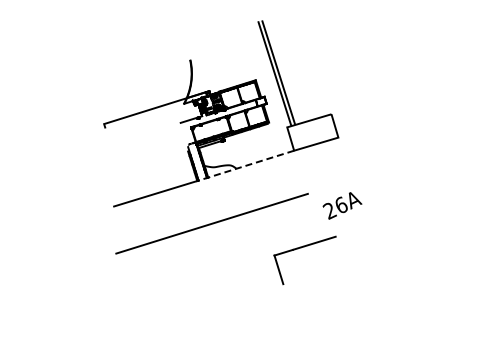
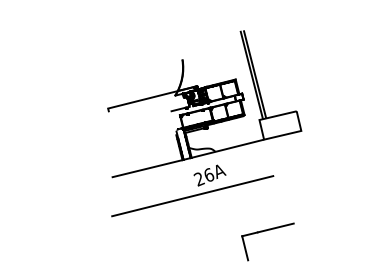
line: (245, 165) -> (223, 149), dashed -> solid
text: (342, 205) -> (210, 175), moved
part: (301, 248) -> (264, 231), moved

